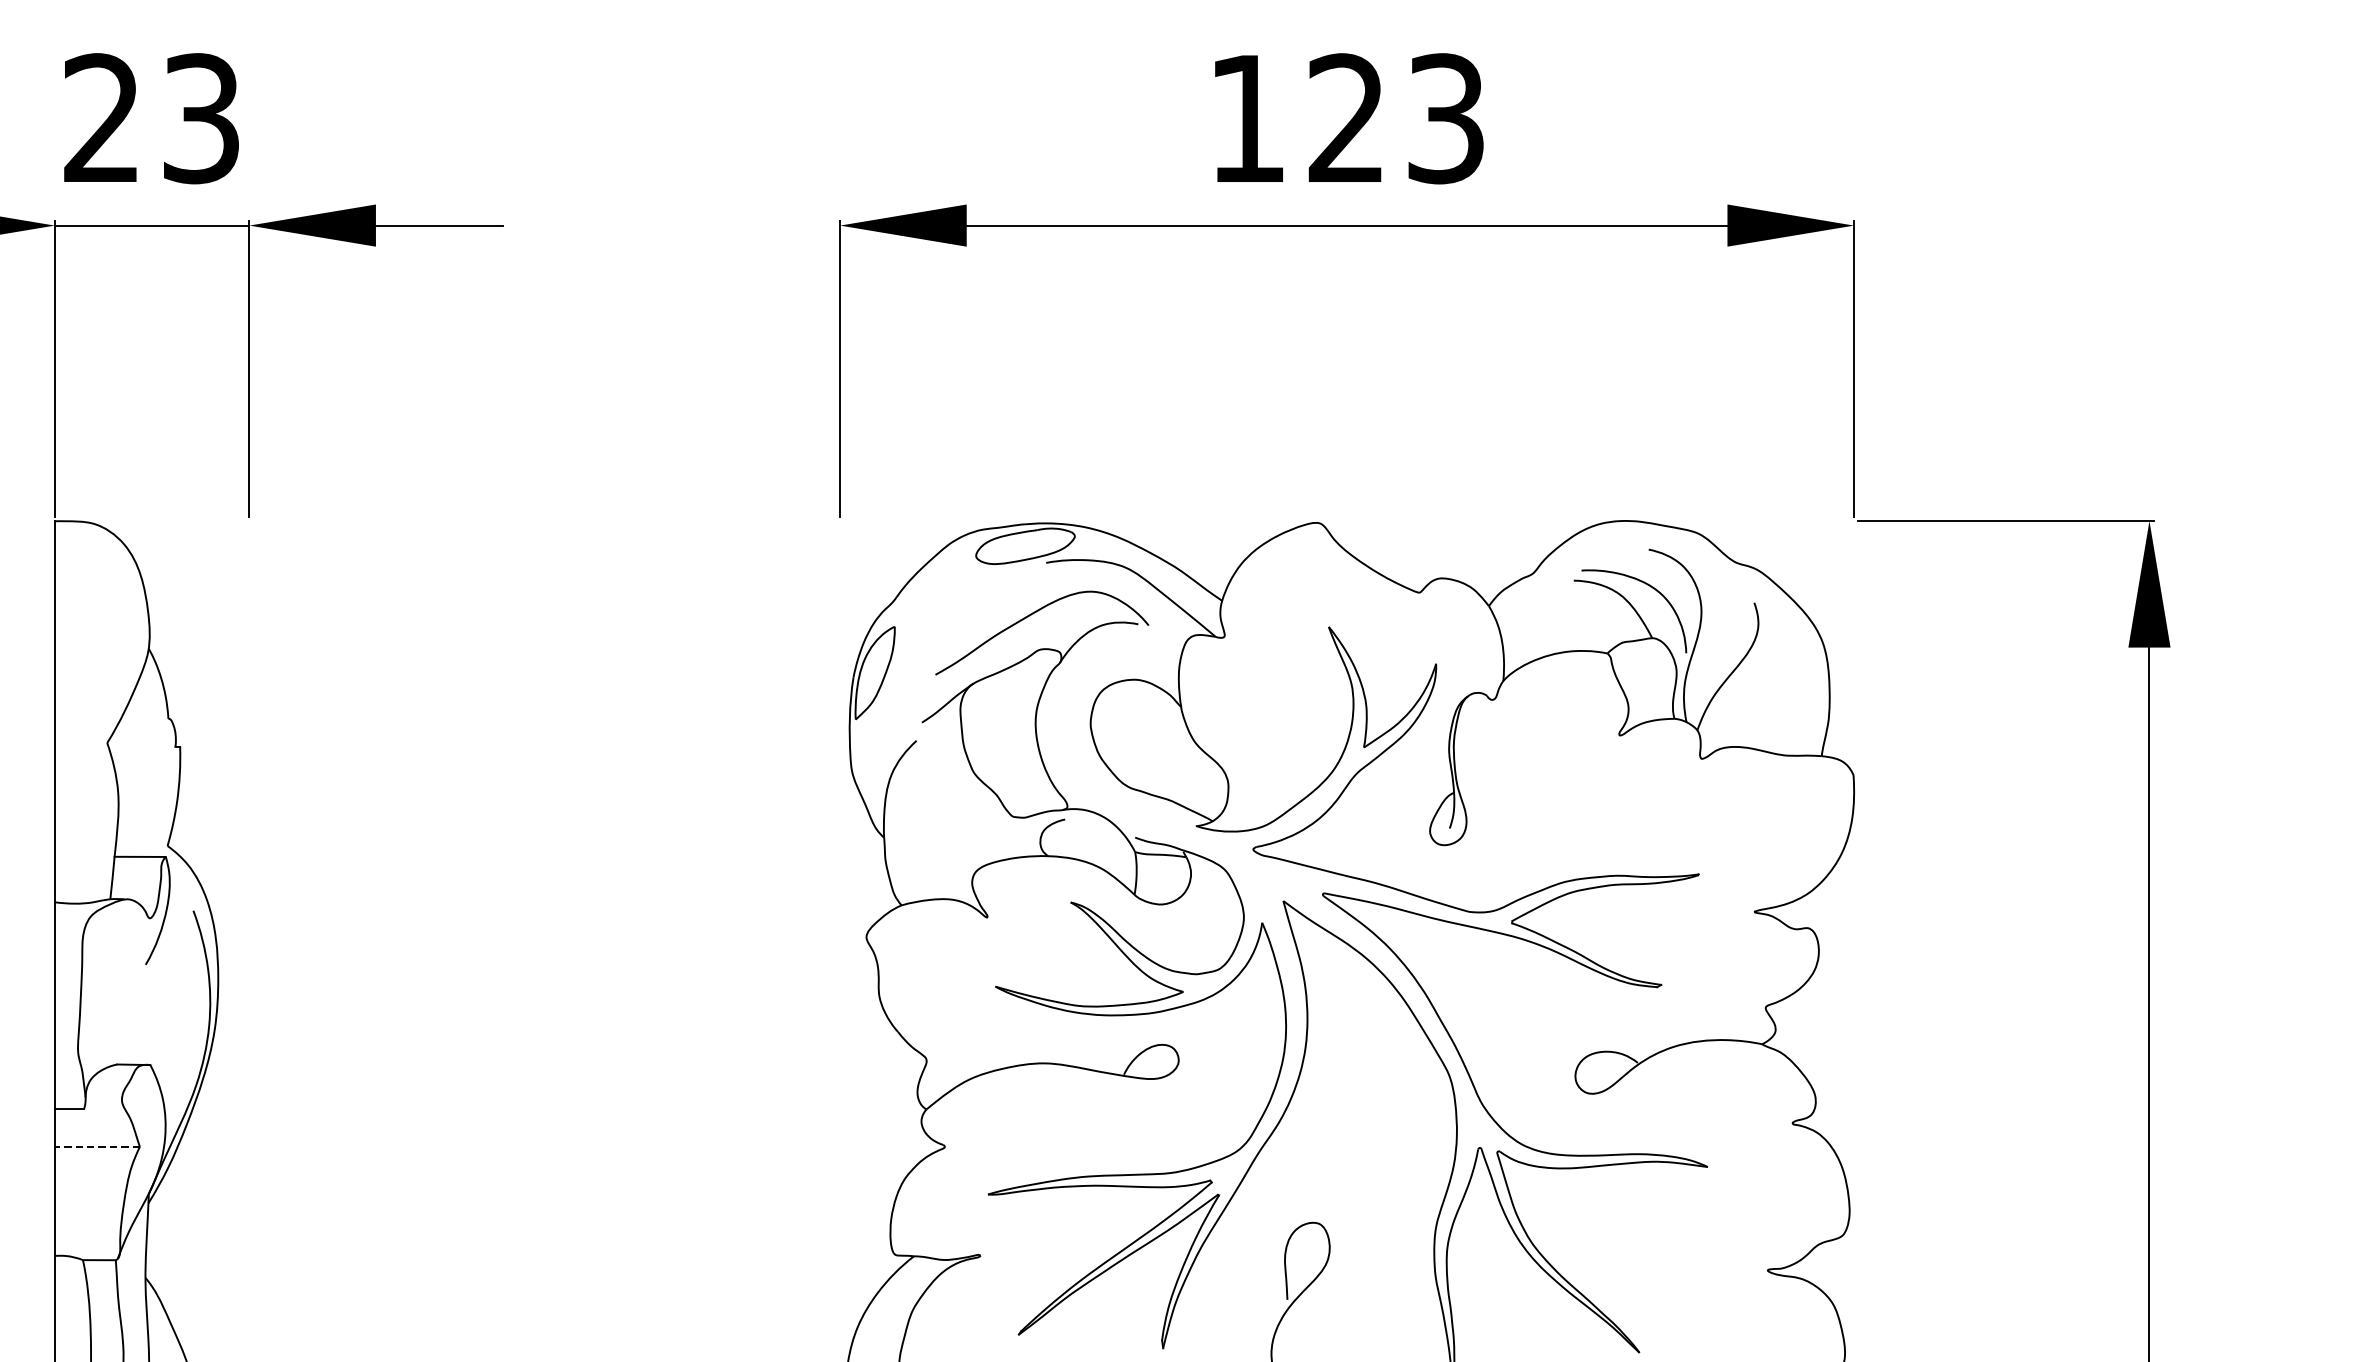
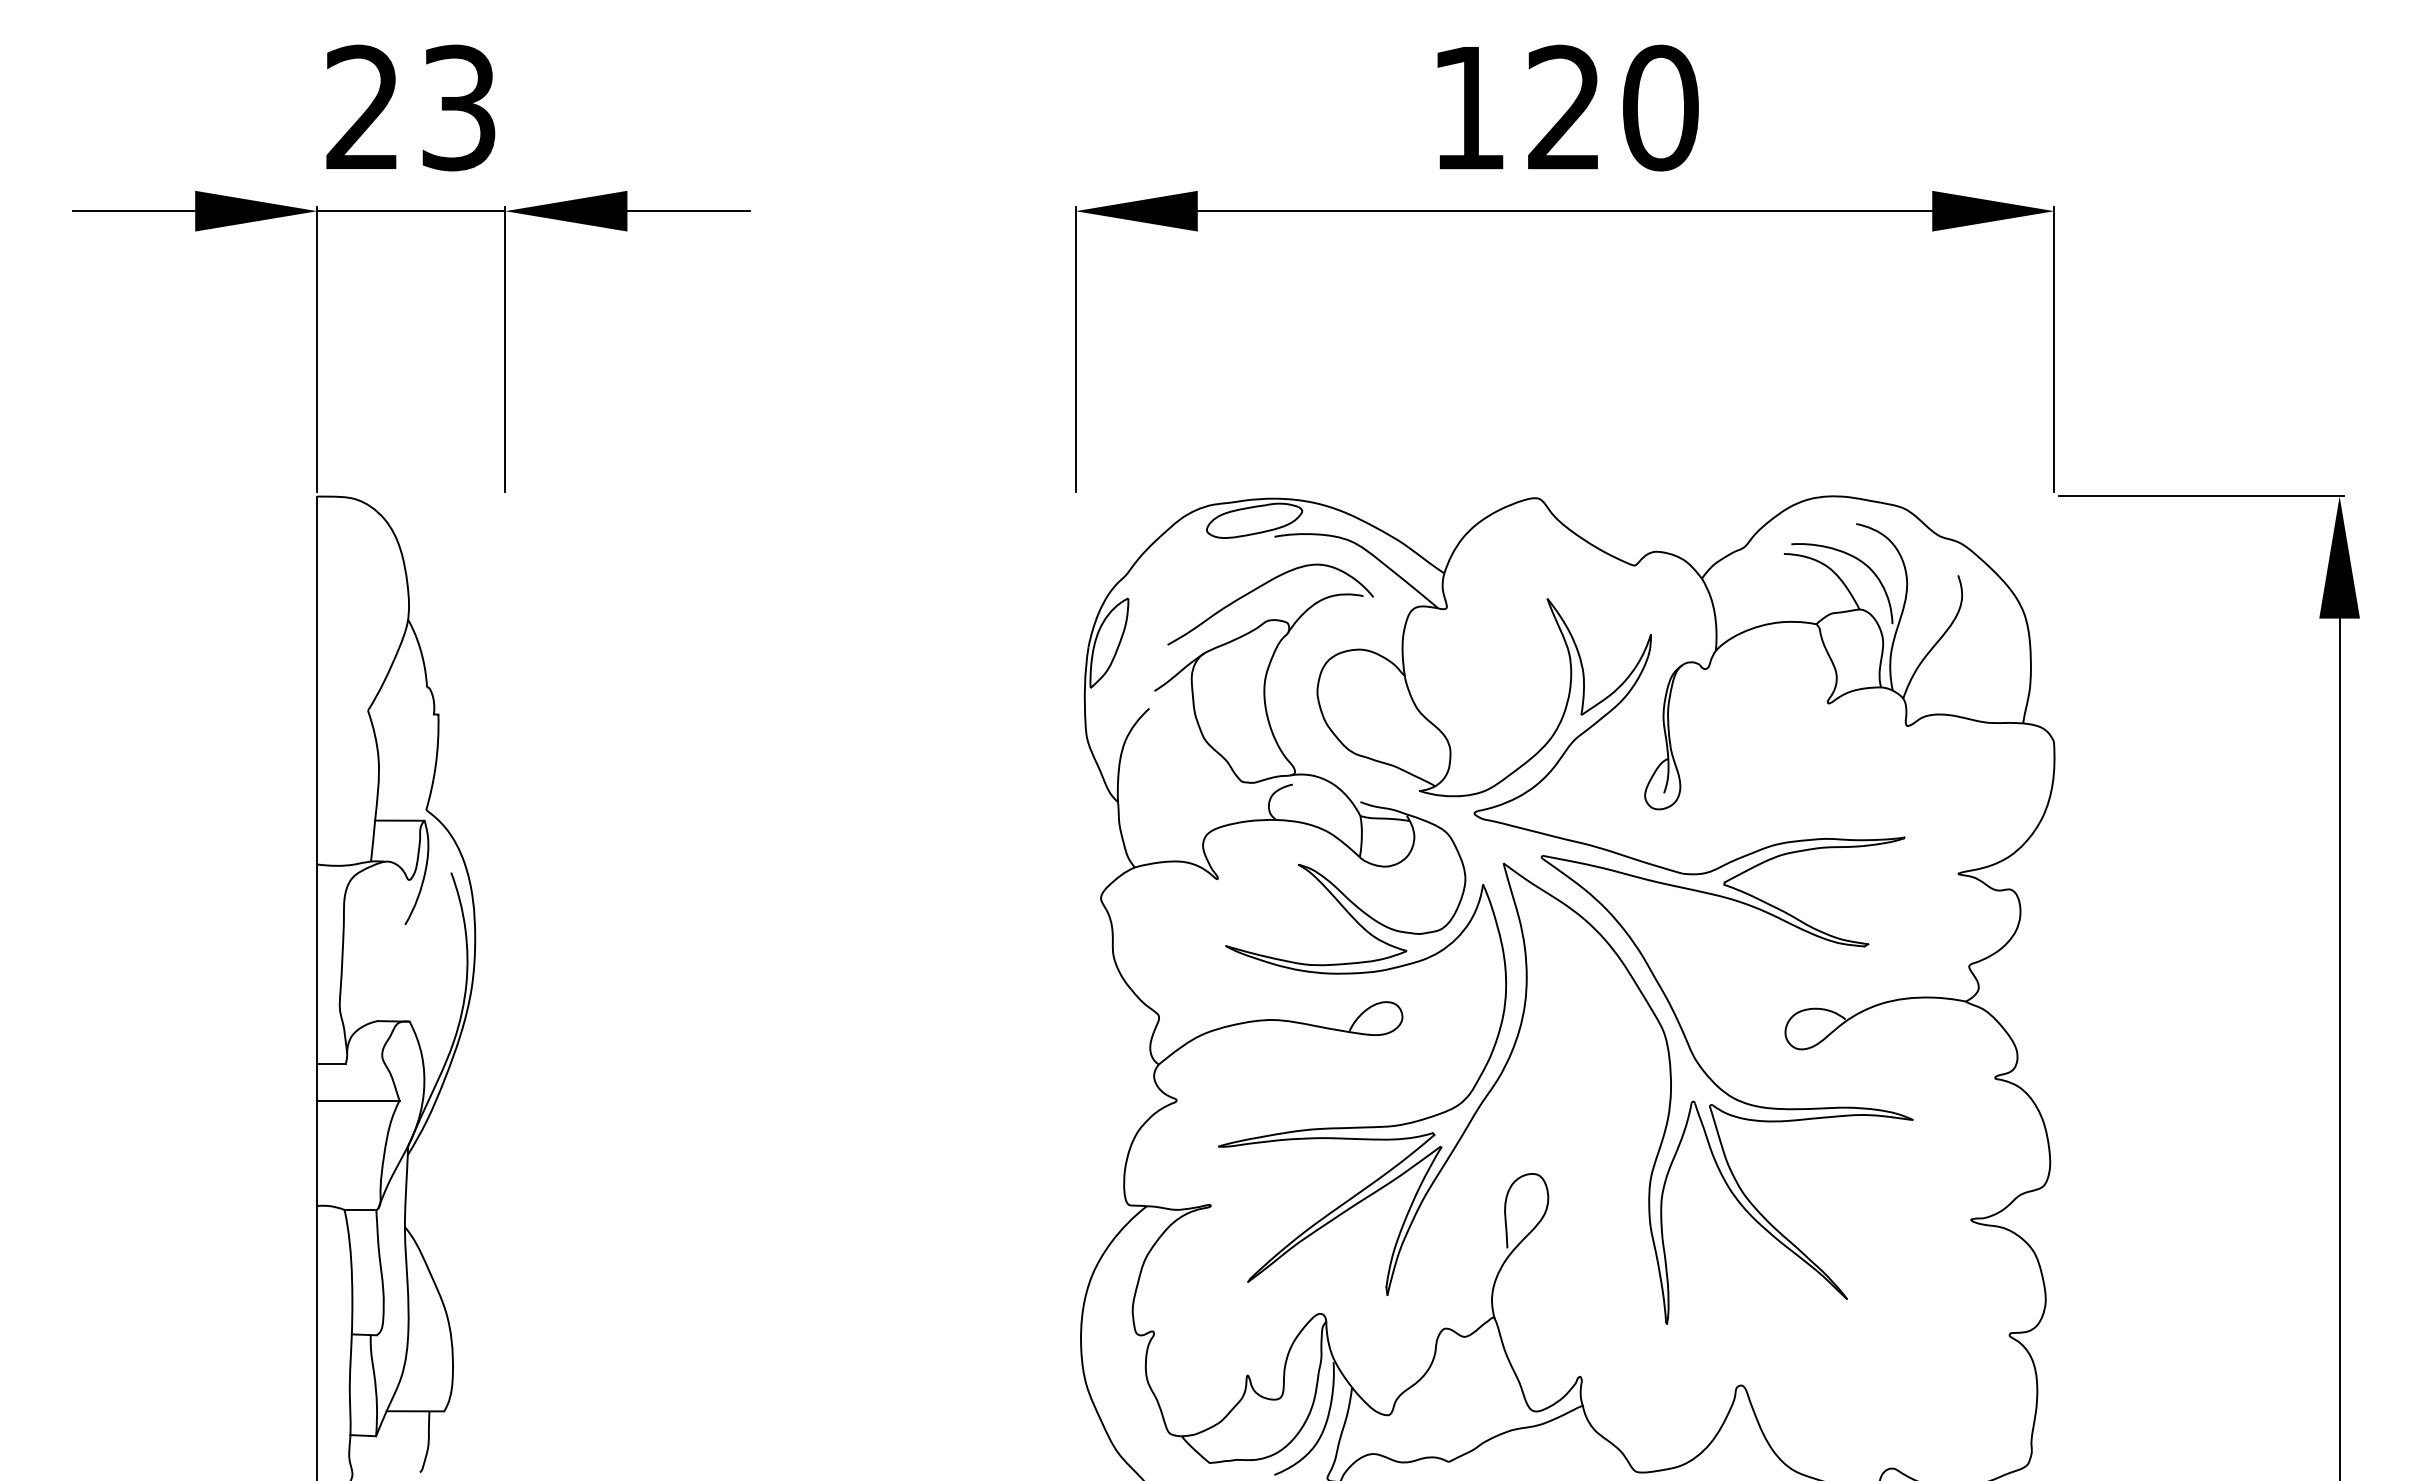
text: (1445, 118) -> (1660, 107), 123 -> 120
line: (96, 1146) -> (357, 1100), dashed -> solid

